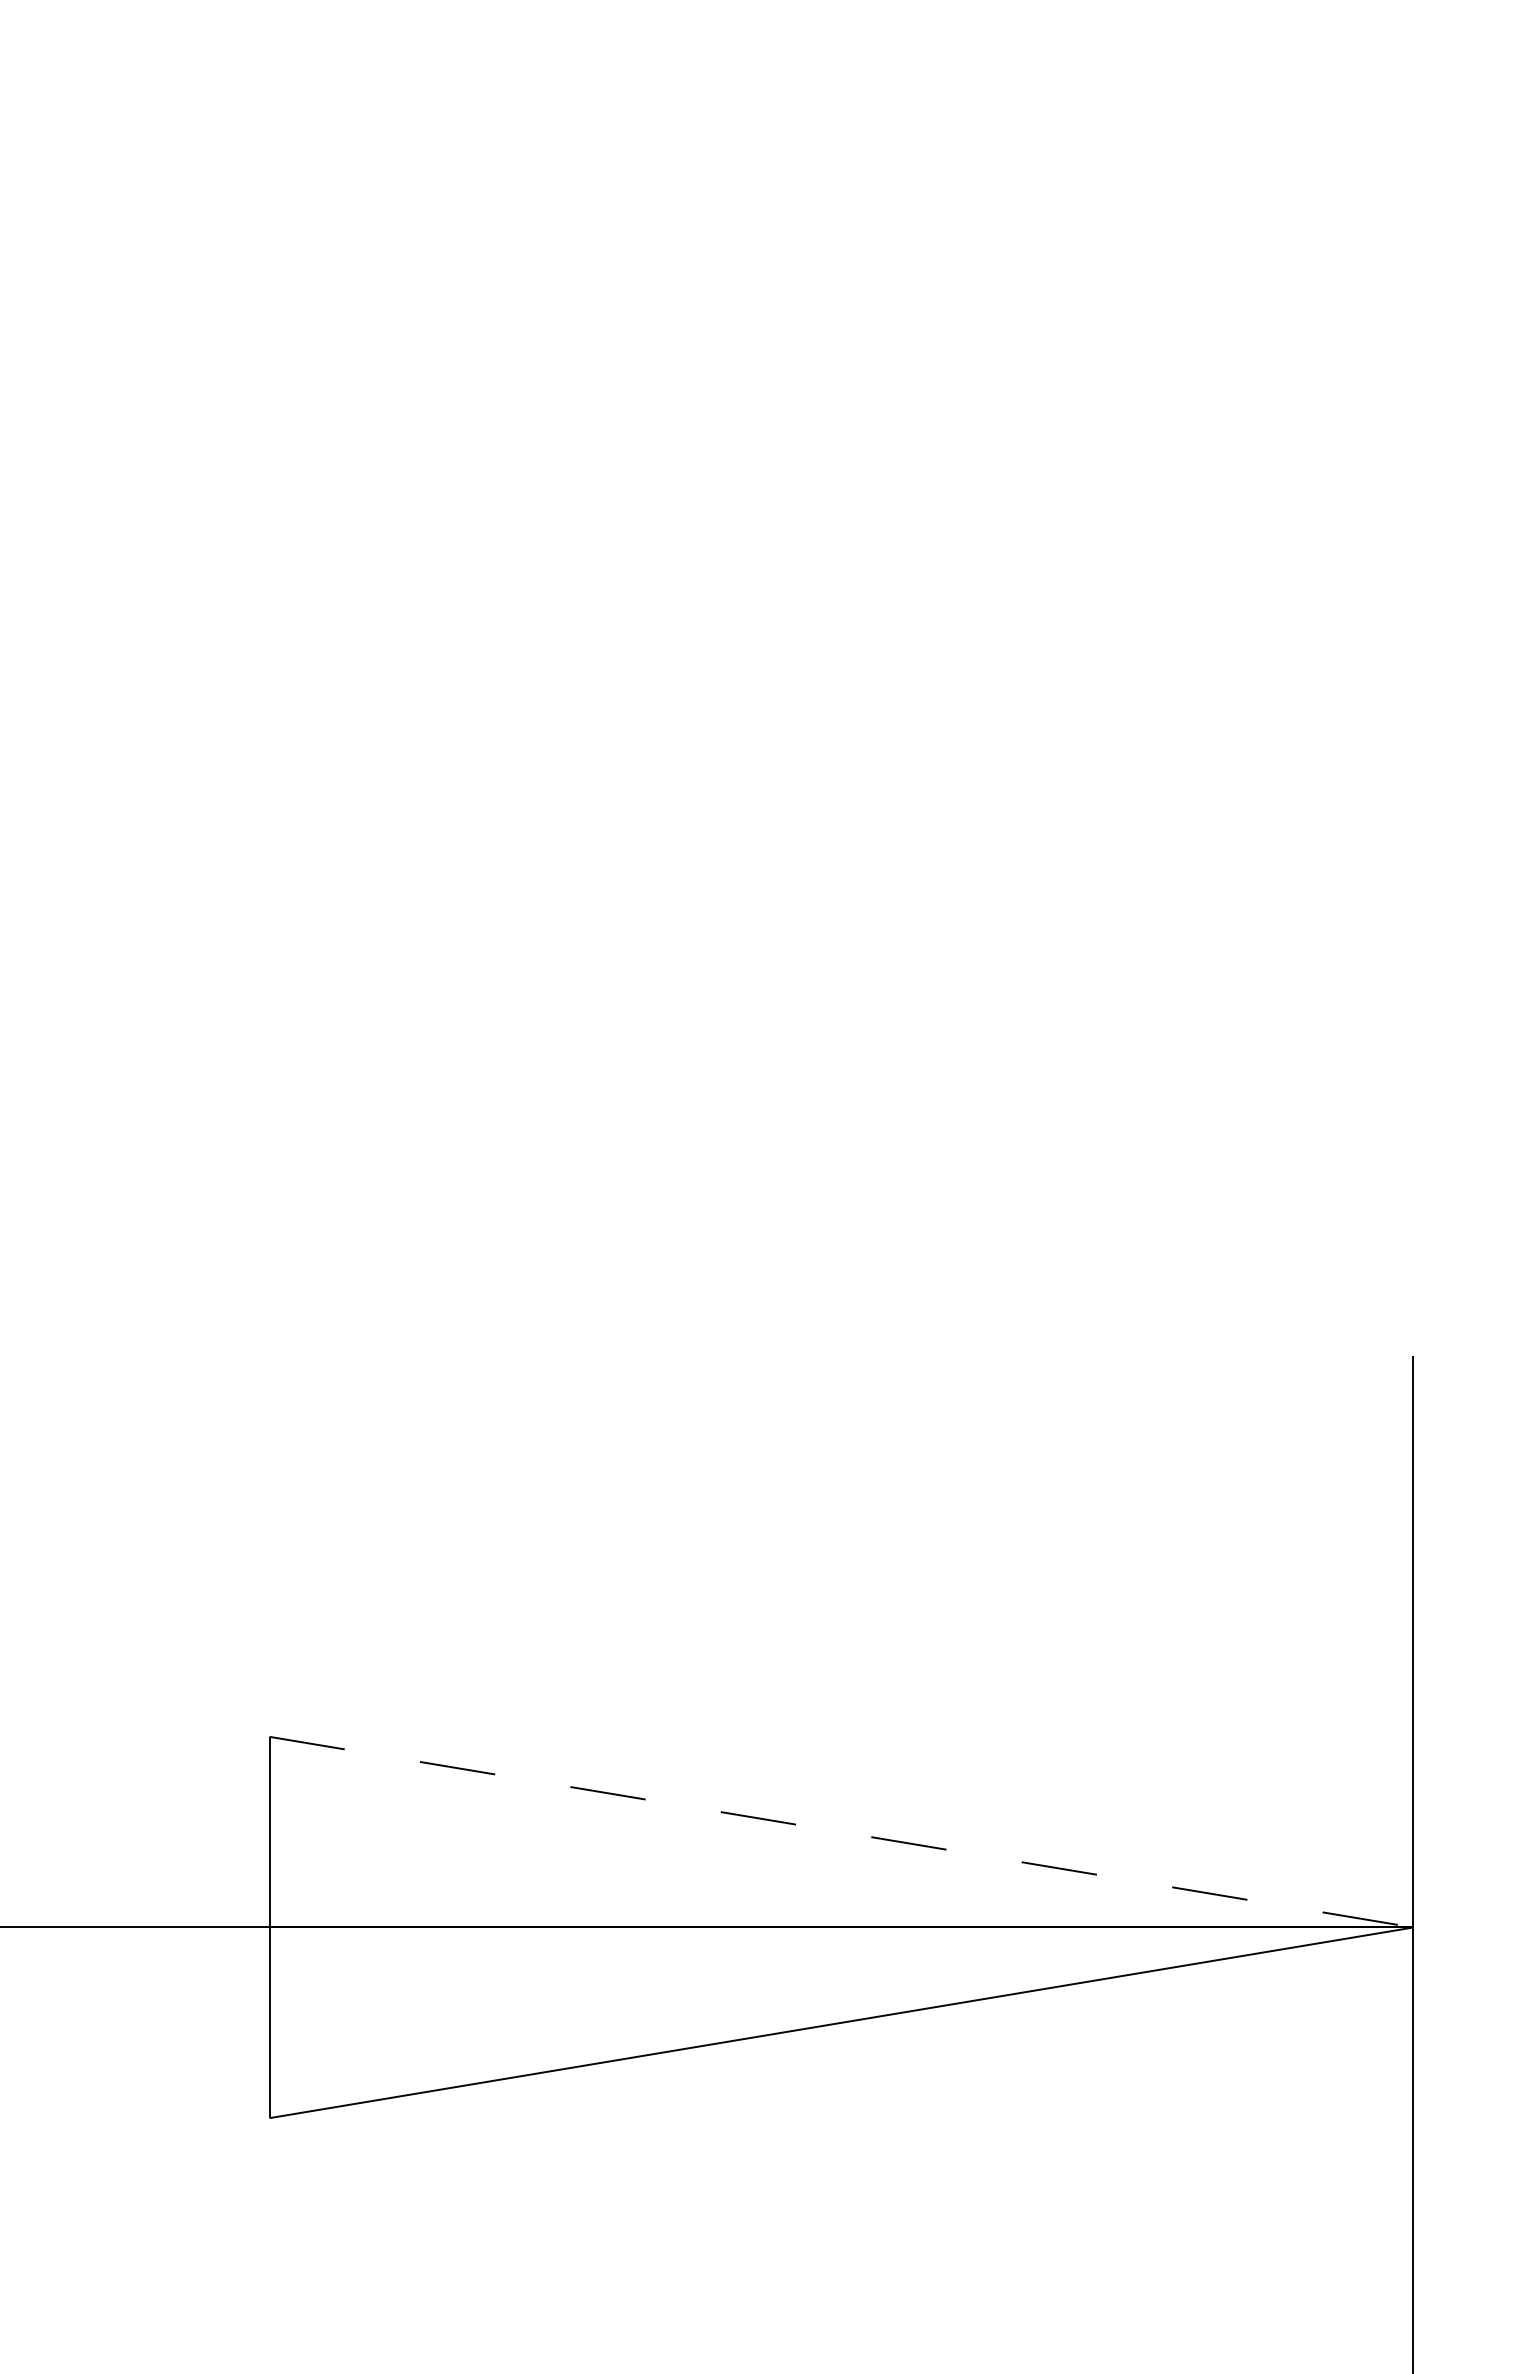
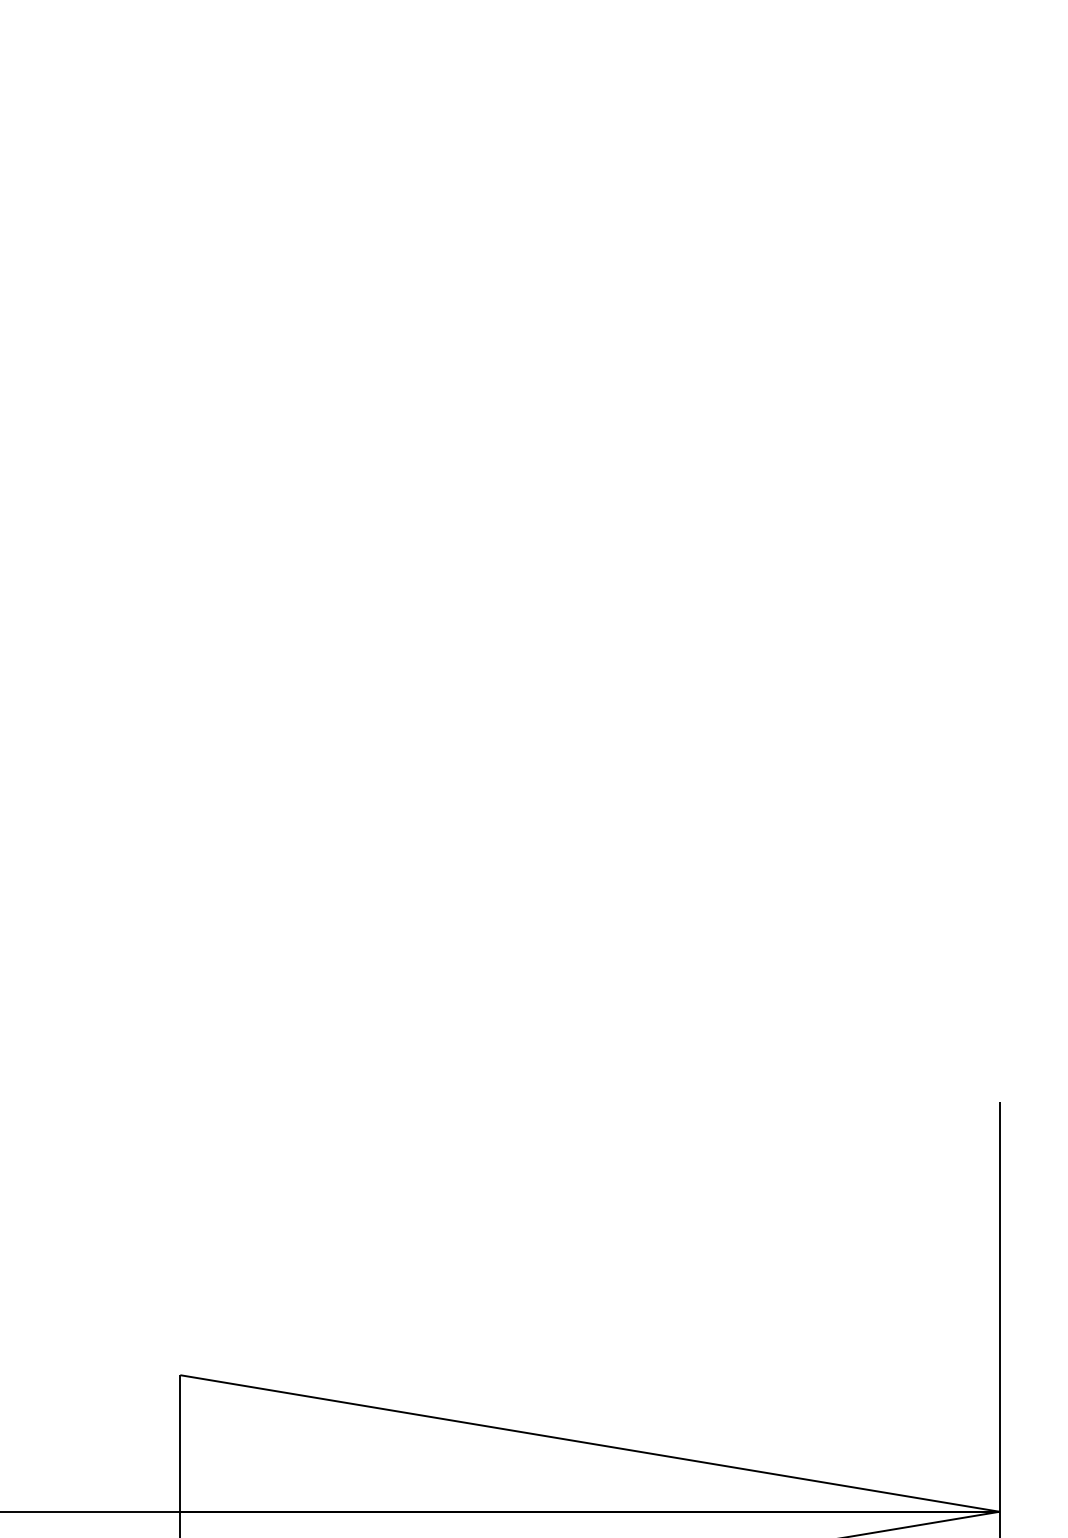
line: (841, 1832) -> (590, 1443), dashed -> solid

